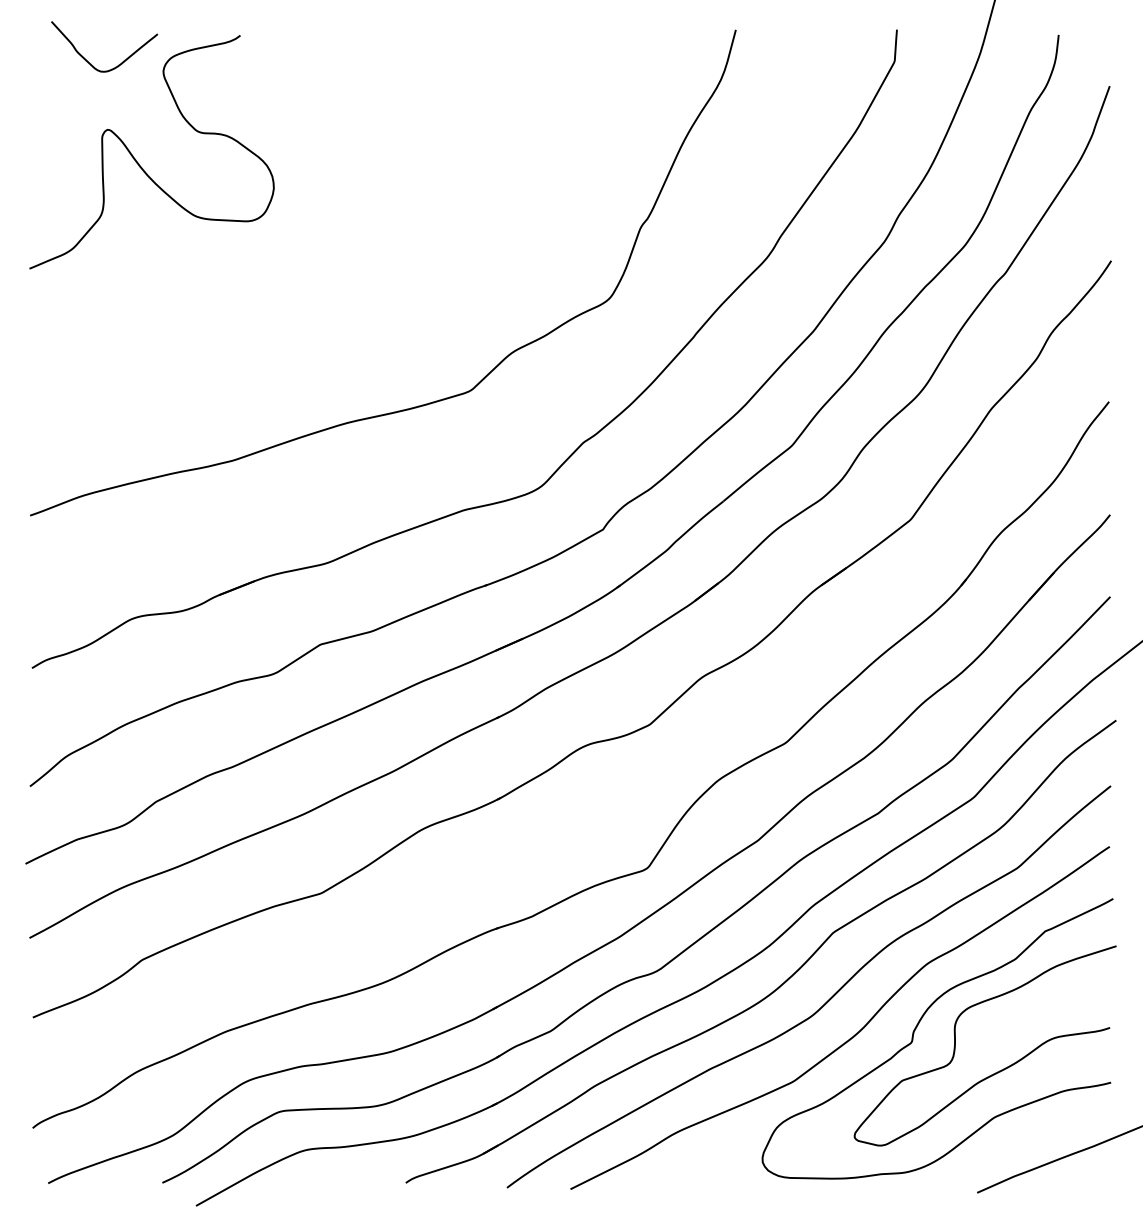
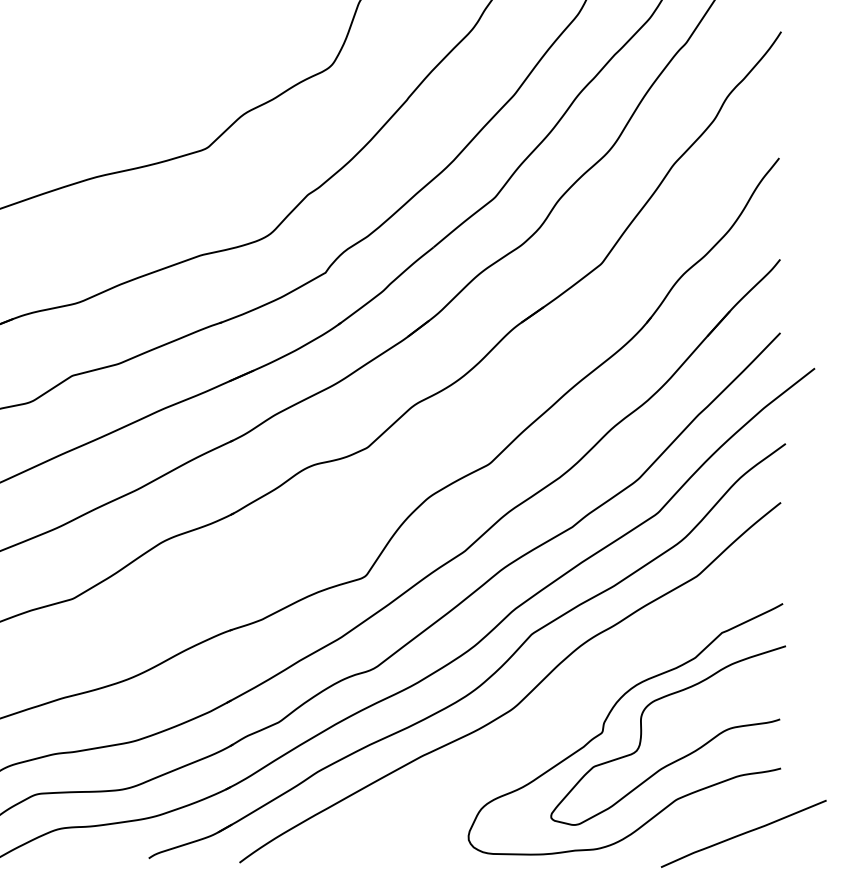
curve: (856, 1032) -> (552, 723), removed

